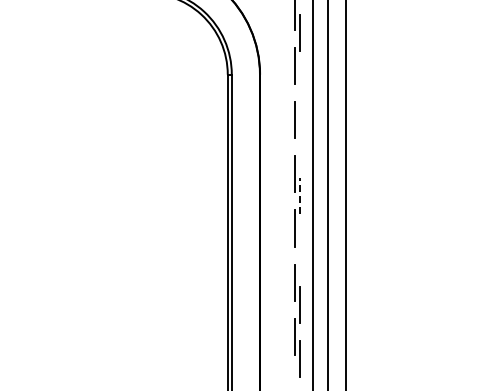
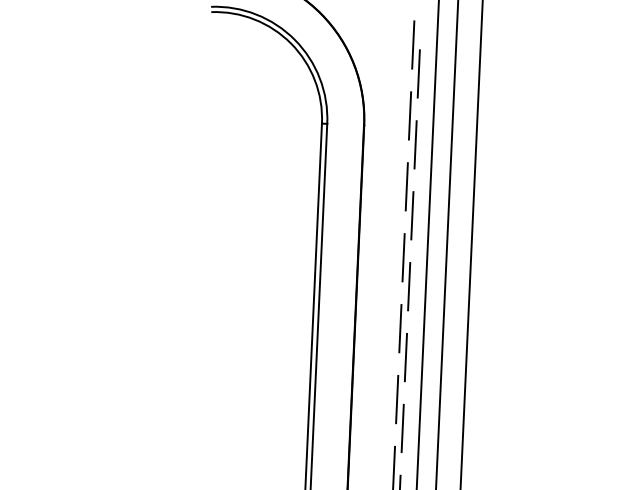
line: (299, 87) -> (414, 144), added
line: (299, 141) -> (411, 215), added
line: (299, 195) -> (408, 285), dashed -> solid
line: (299, 250) -> (405, 357), added

